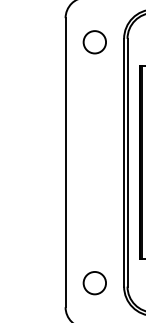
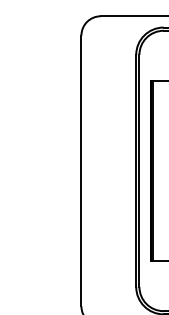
circle: (94, 41) -> (108, 57), removed
circle: (94, 282) -> (108, 283), removed

